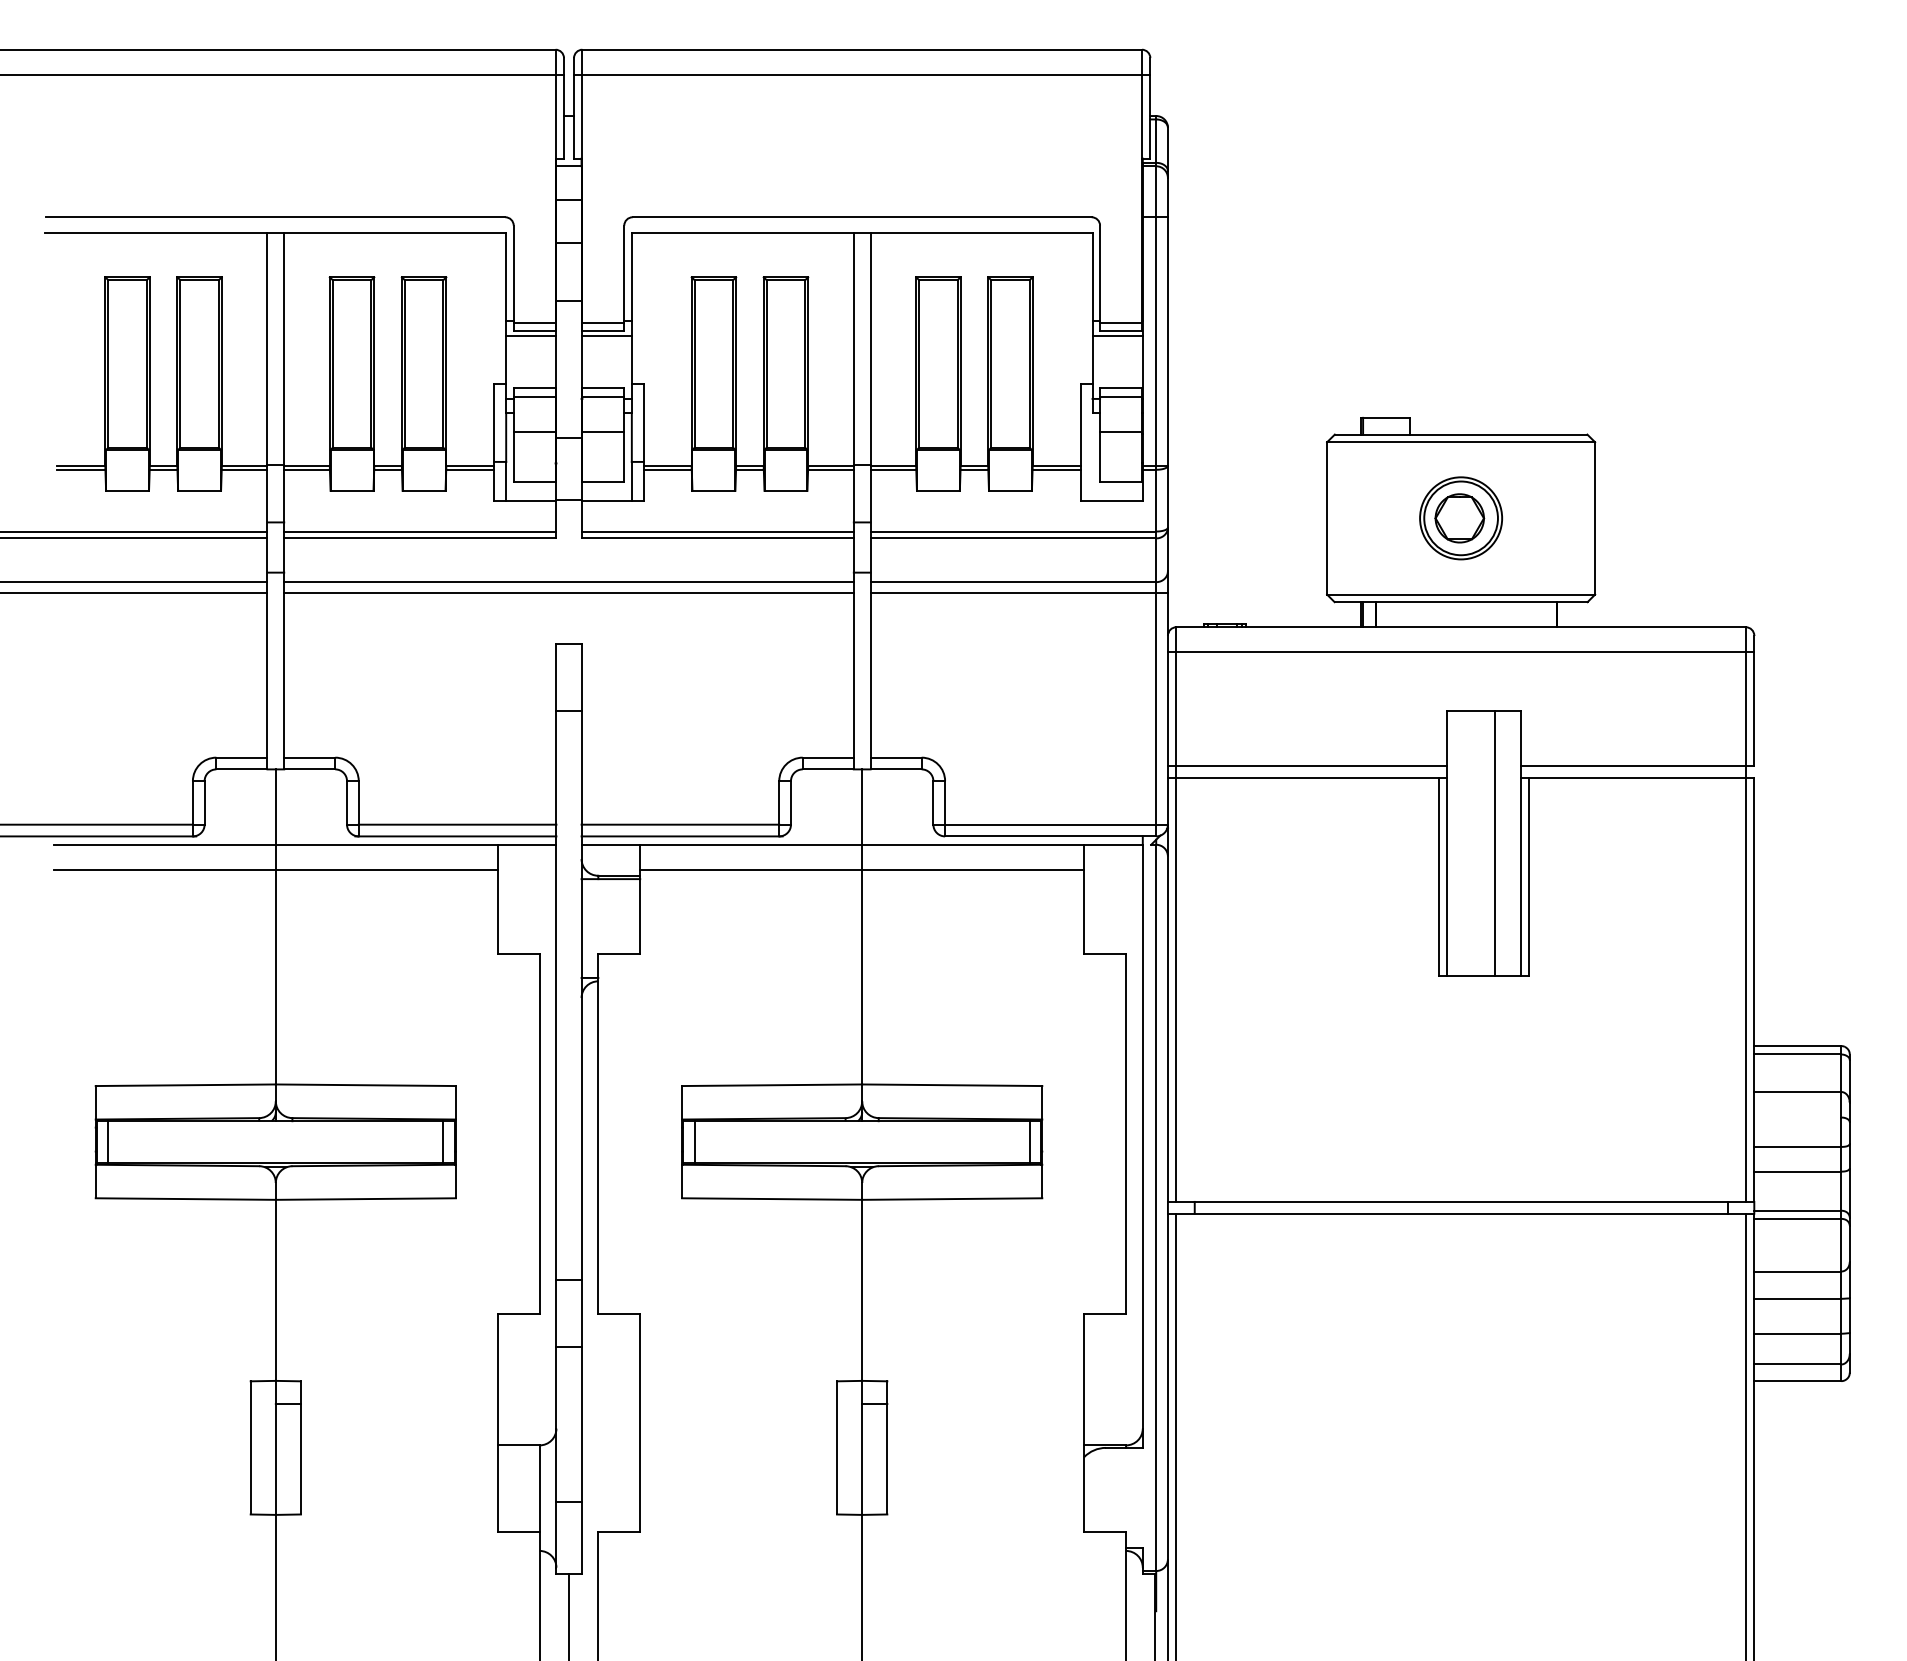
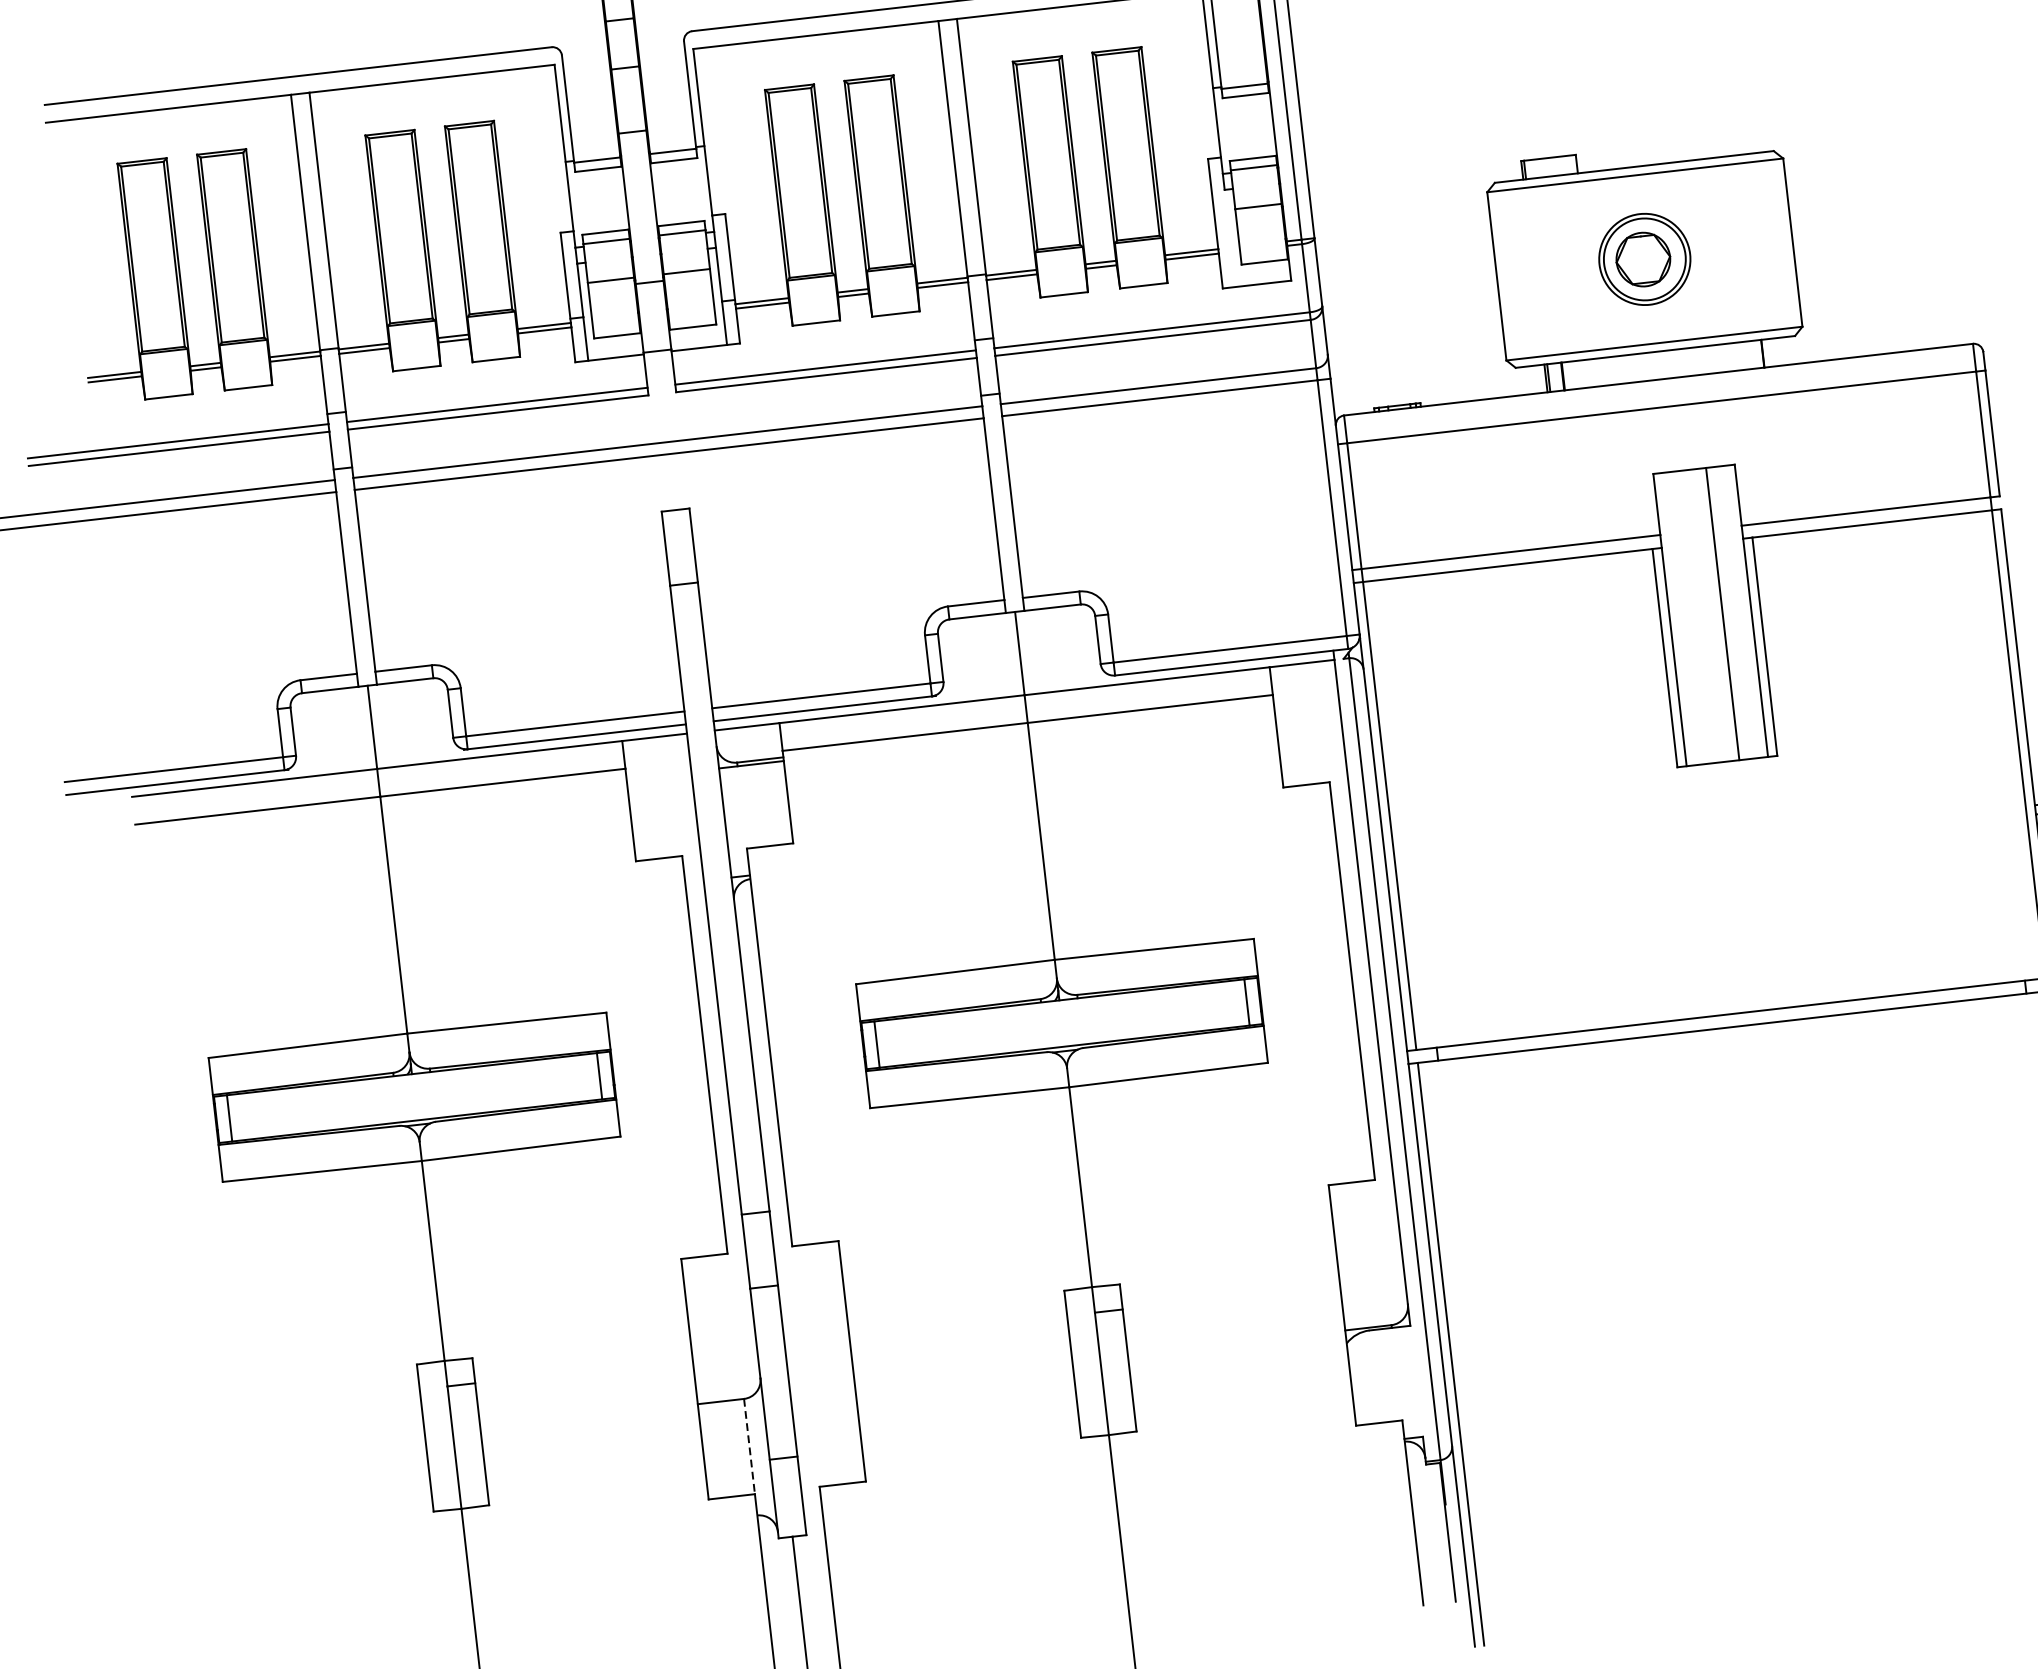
line: (531, 335) -> (595, 174), removed
line: (606, 335) -> (678, 165), removed
line: (1117, 335) -> (1242, 100), removed
line: (539, 1489) -> (749, 1447), solid -> dashed

